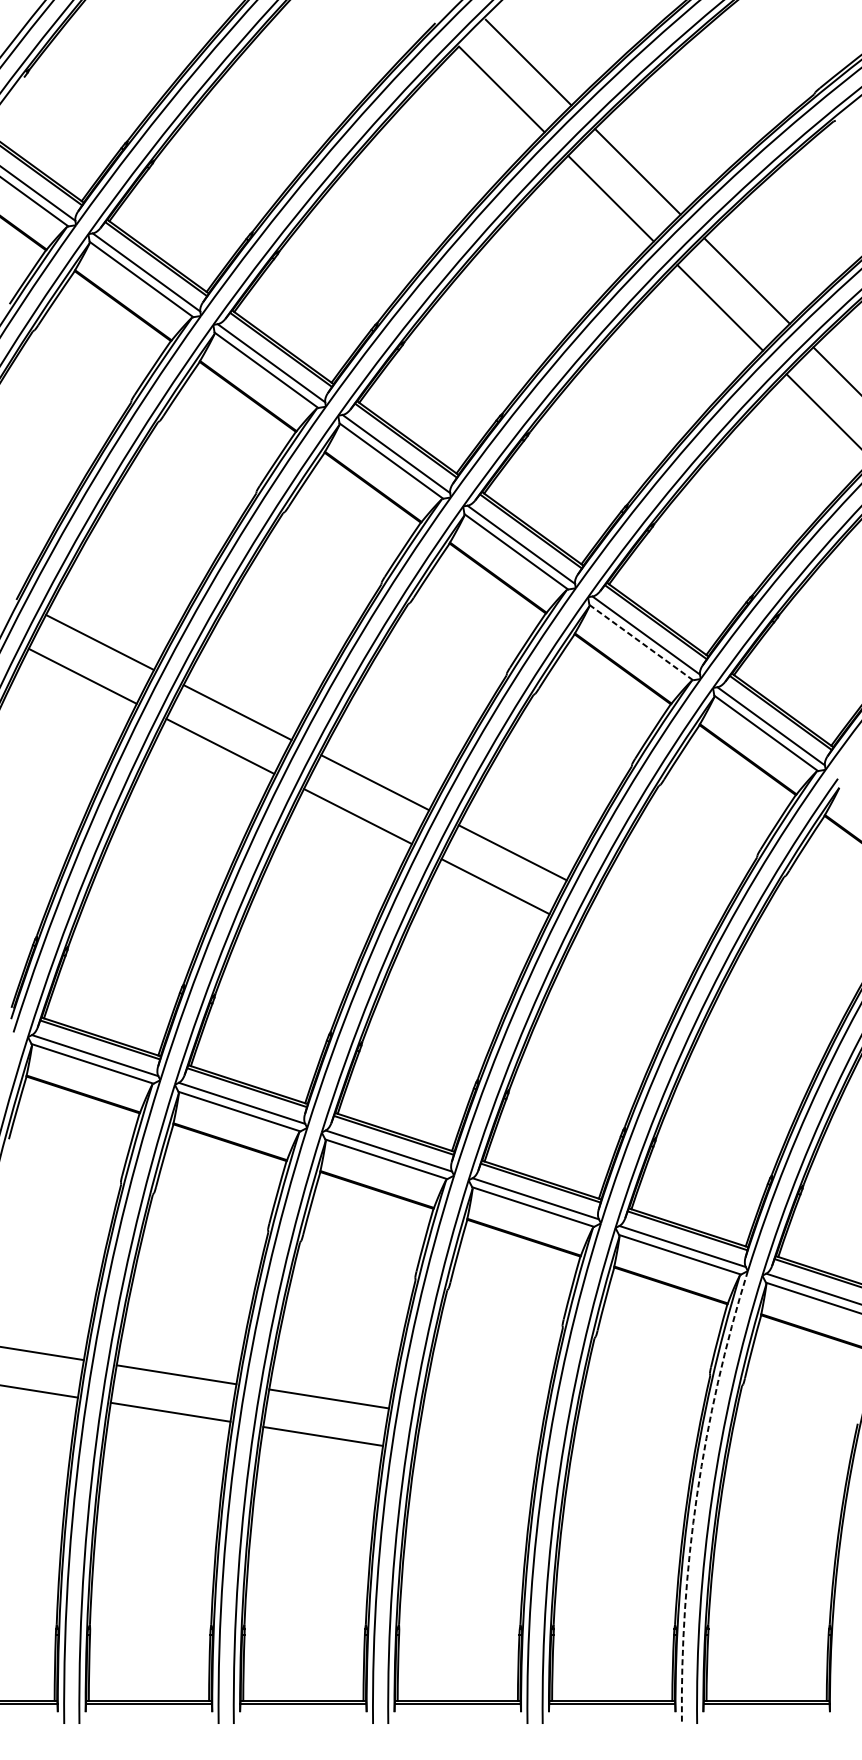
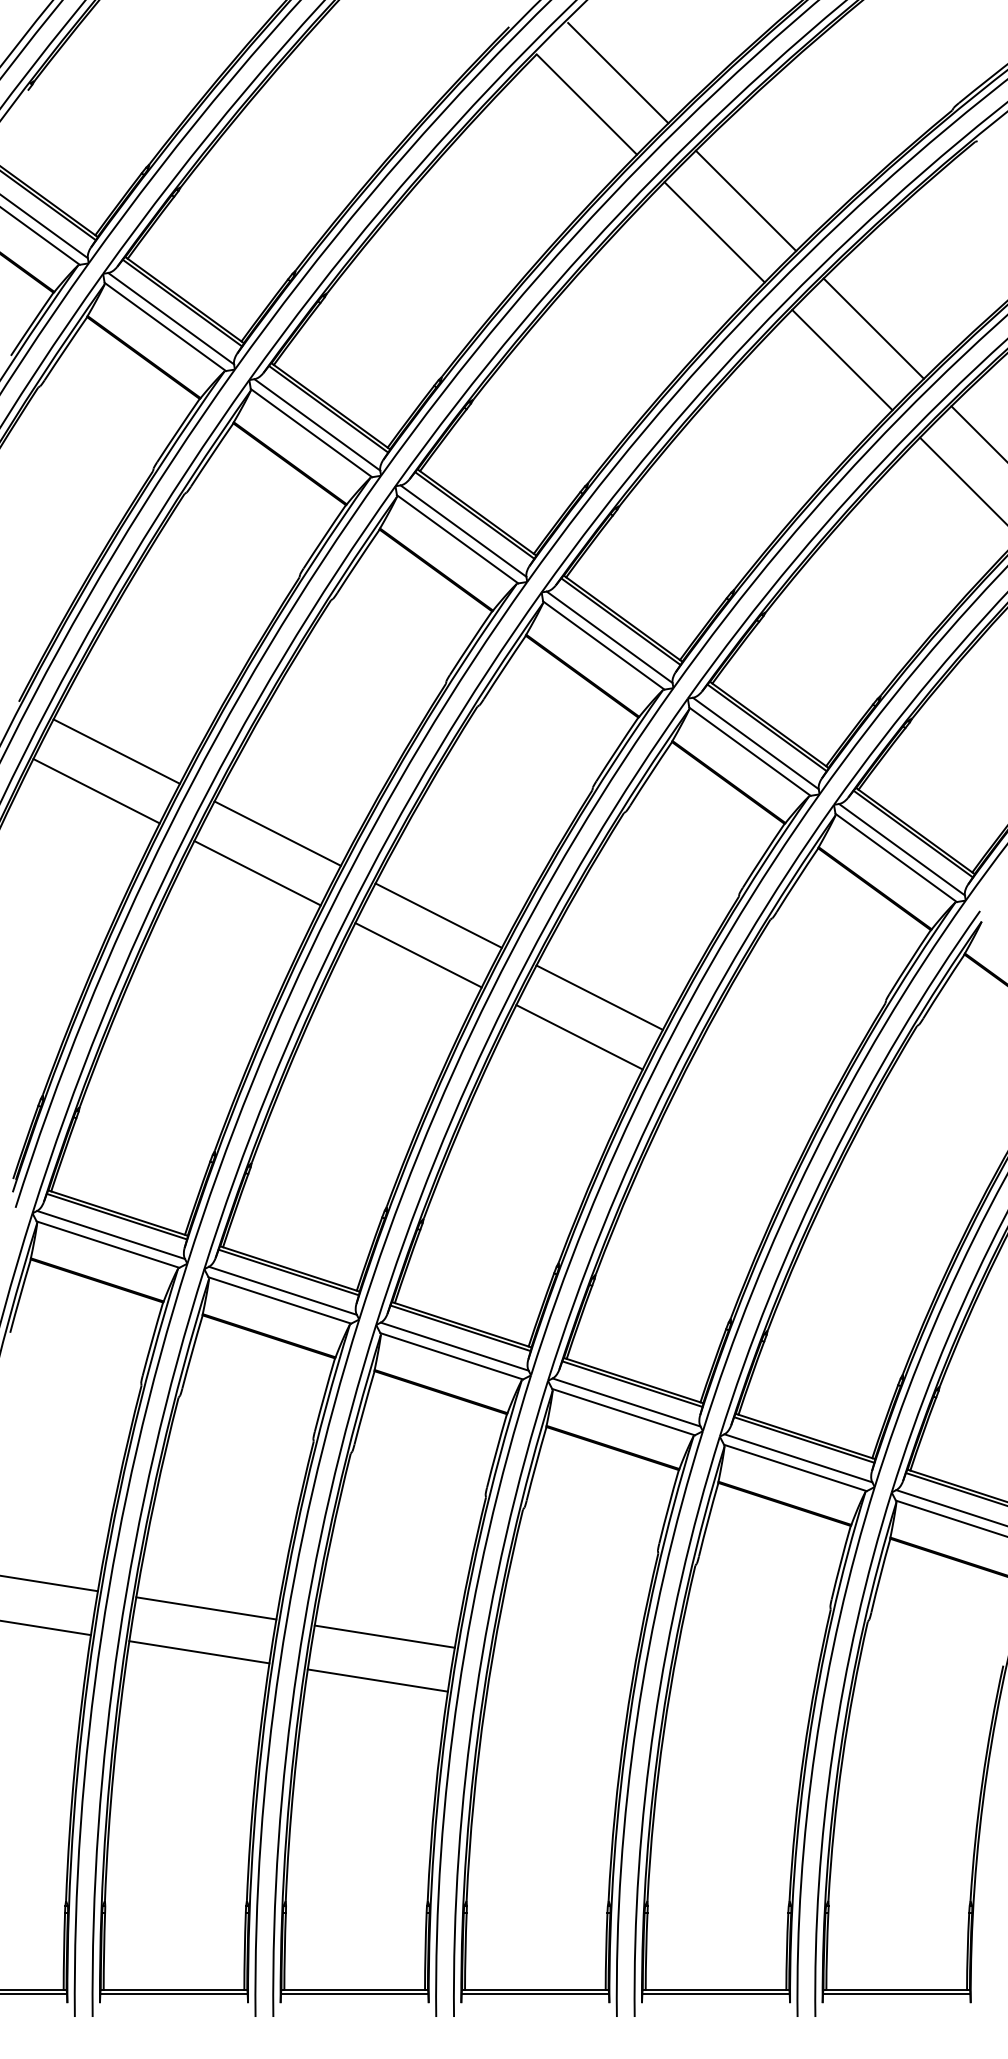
line: (640, 642) -> (749, 751), dashed -> solid
arc: (697, 1494) -> (815, 1748), dashed -> solid

